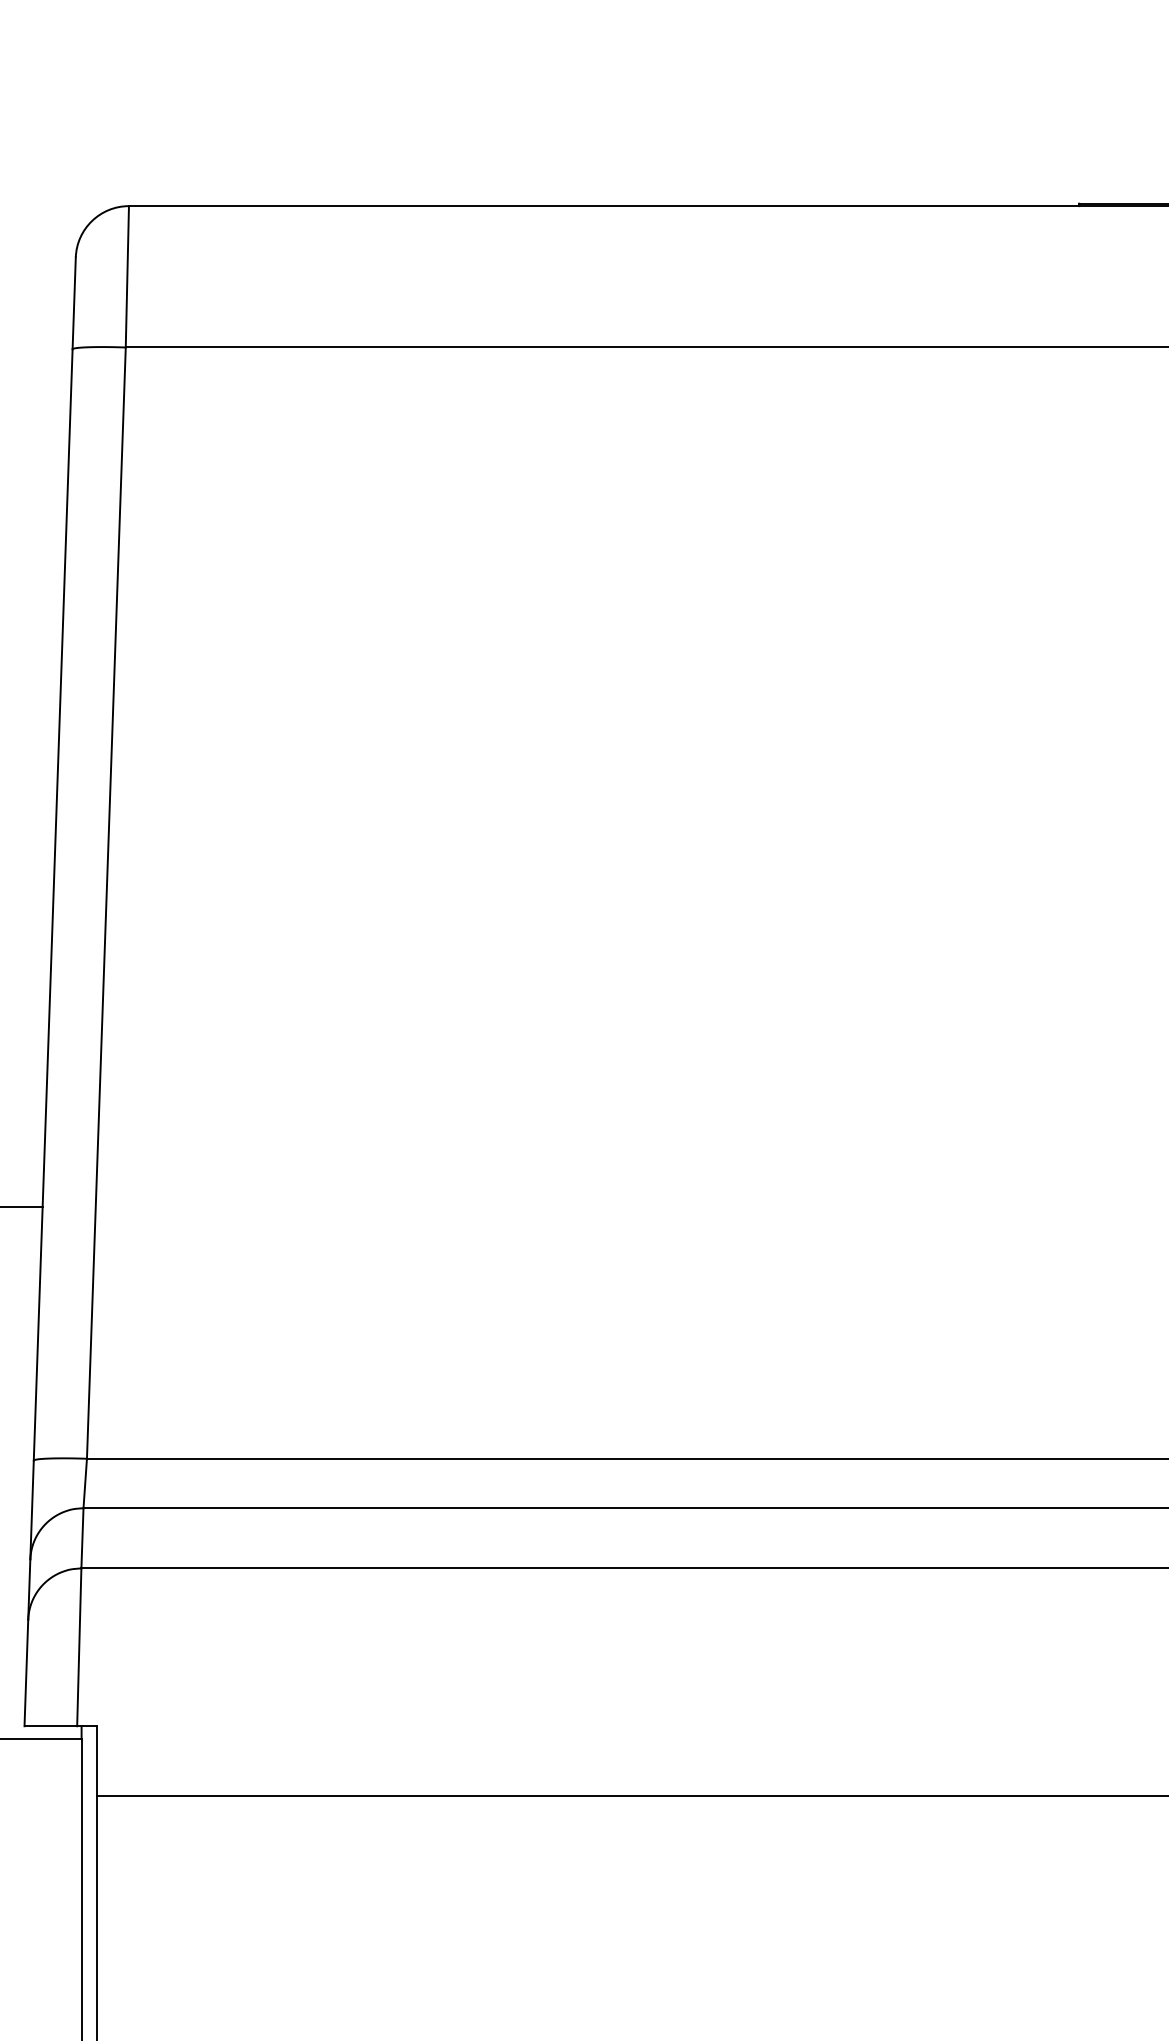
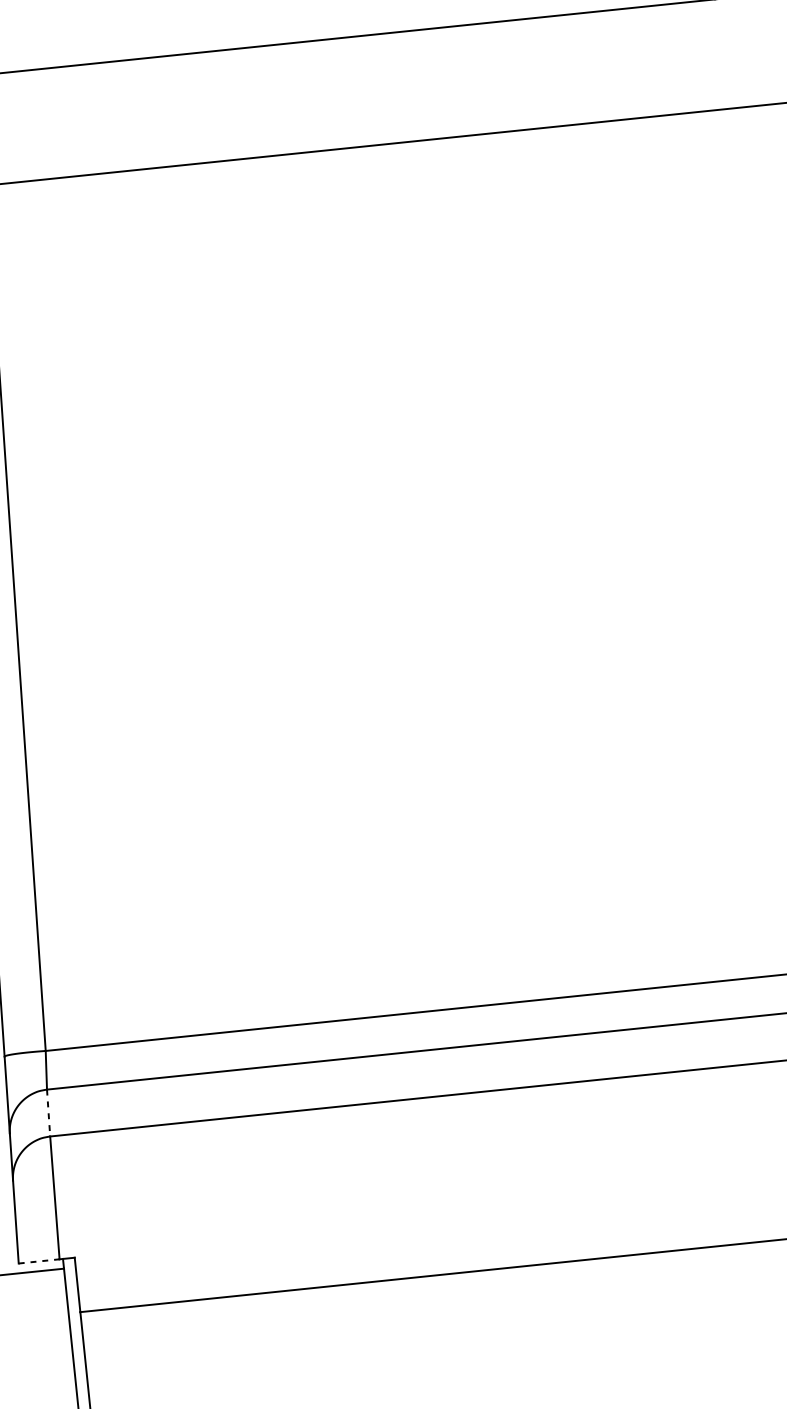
line: (82, 1538) -> (48, 1113), solid -> dashed
line: (51, 1726) -> (39, 1261), solid -> dashed

